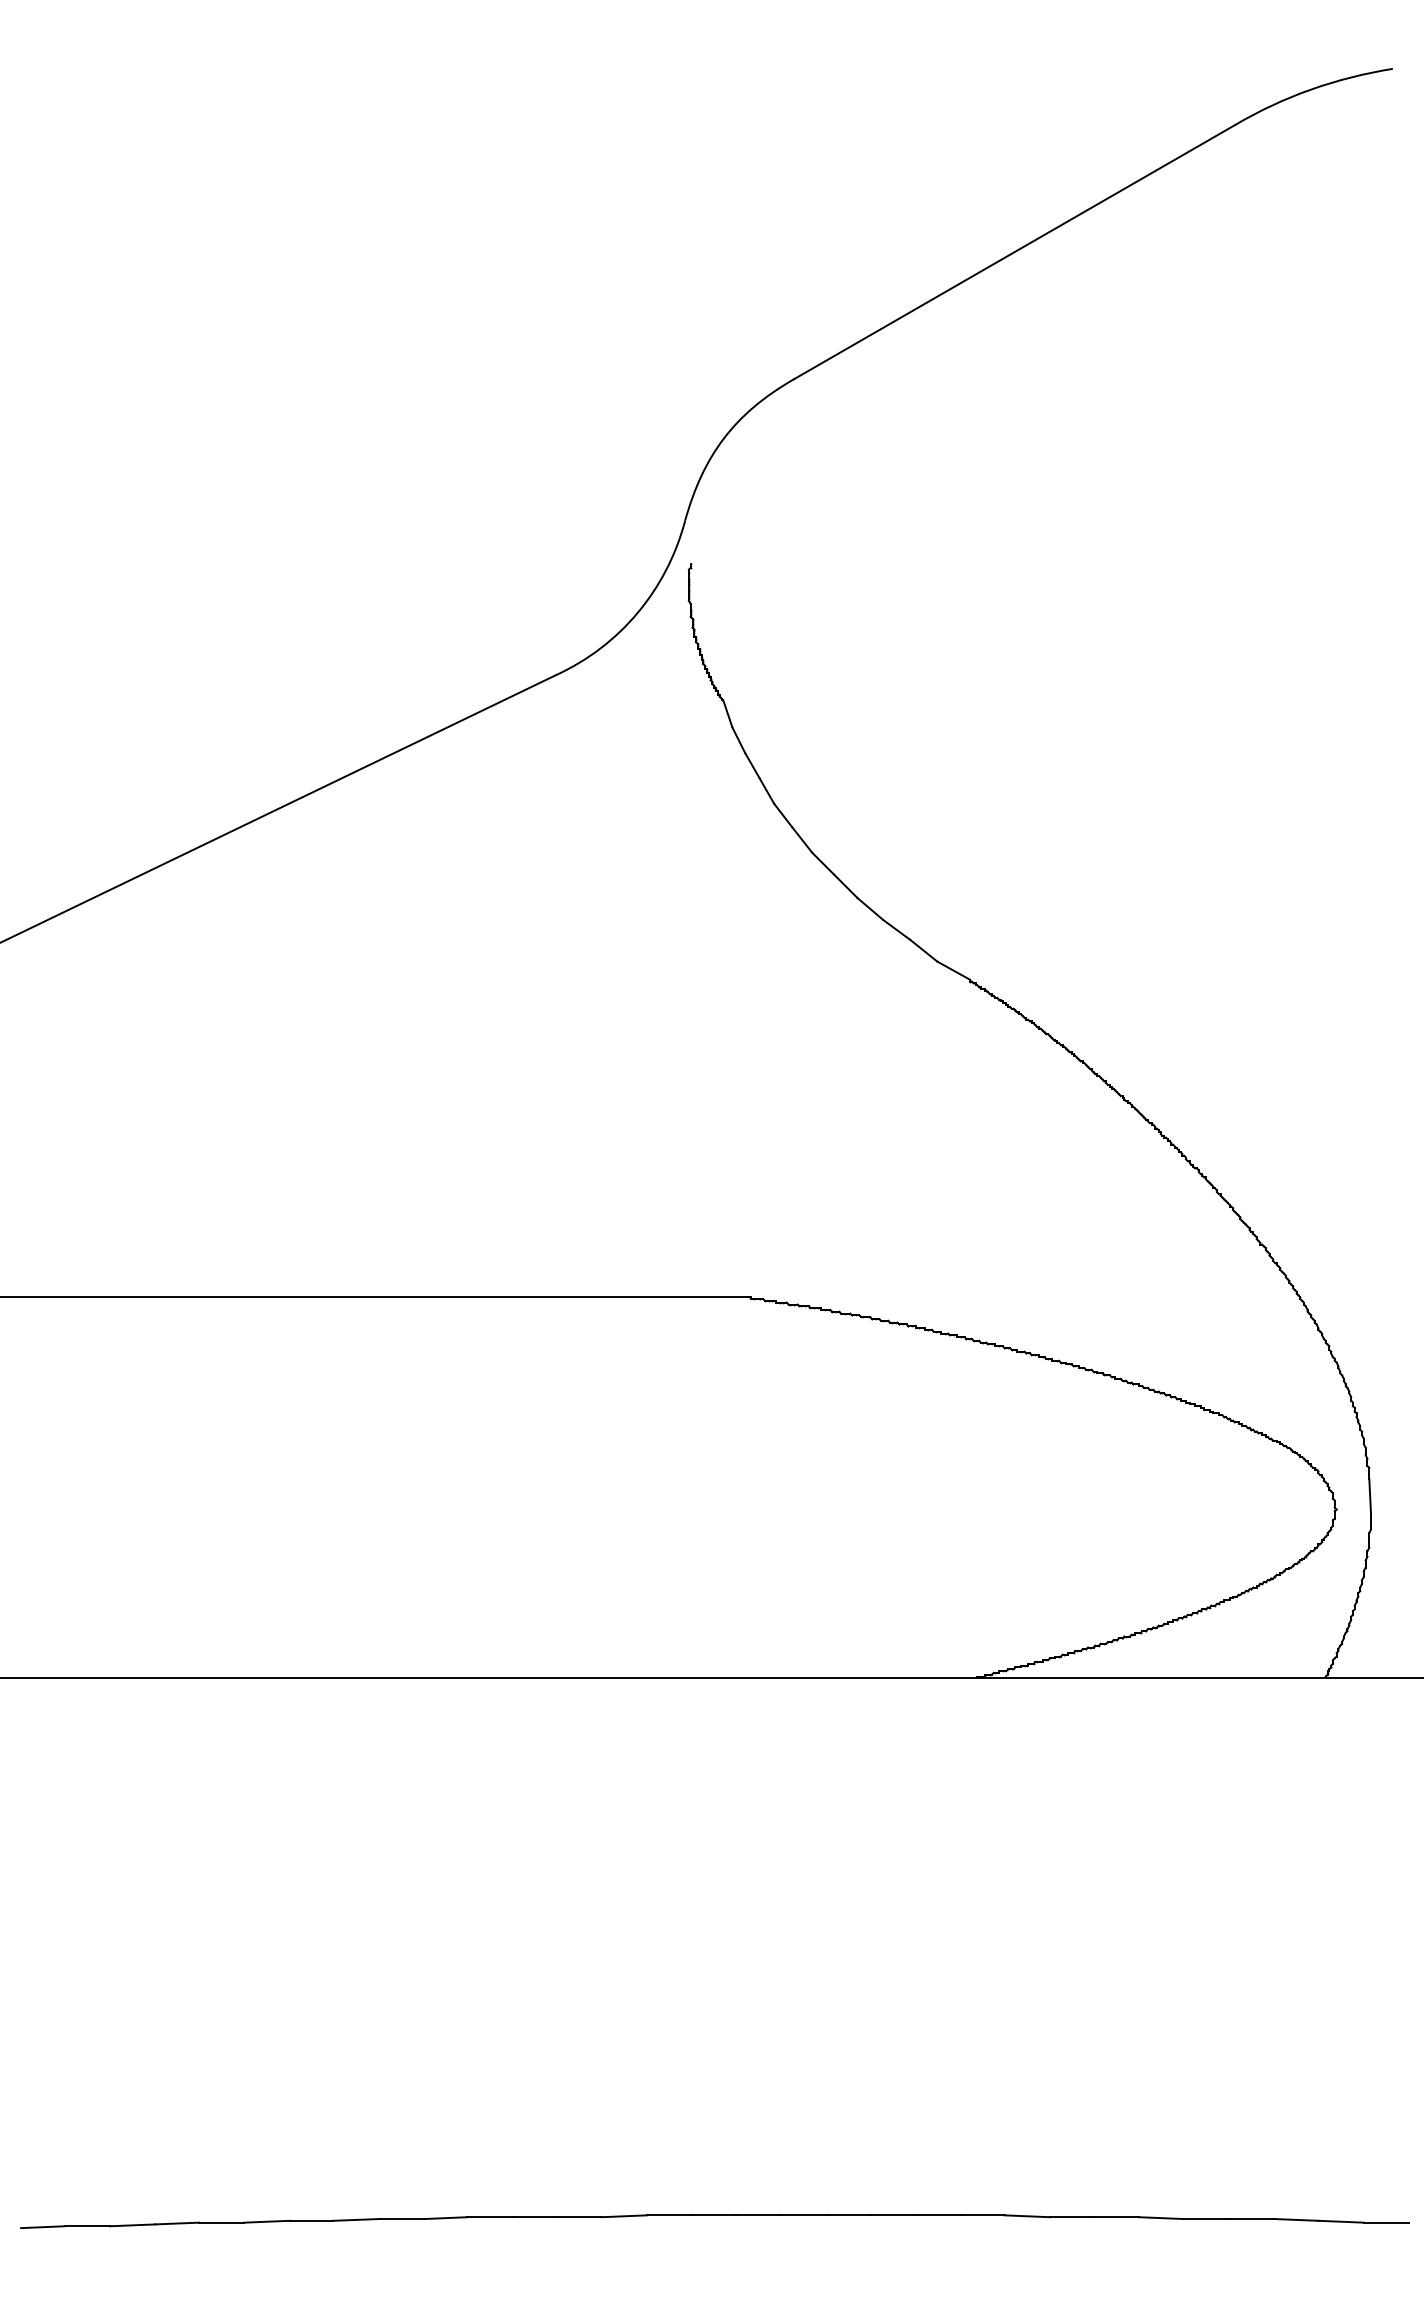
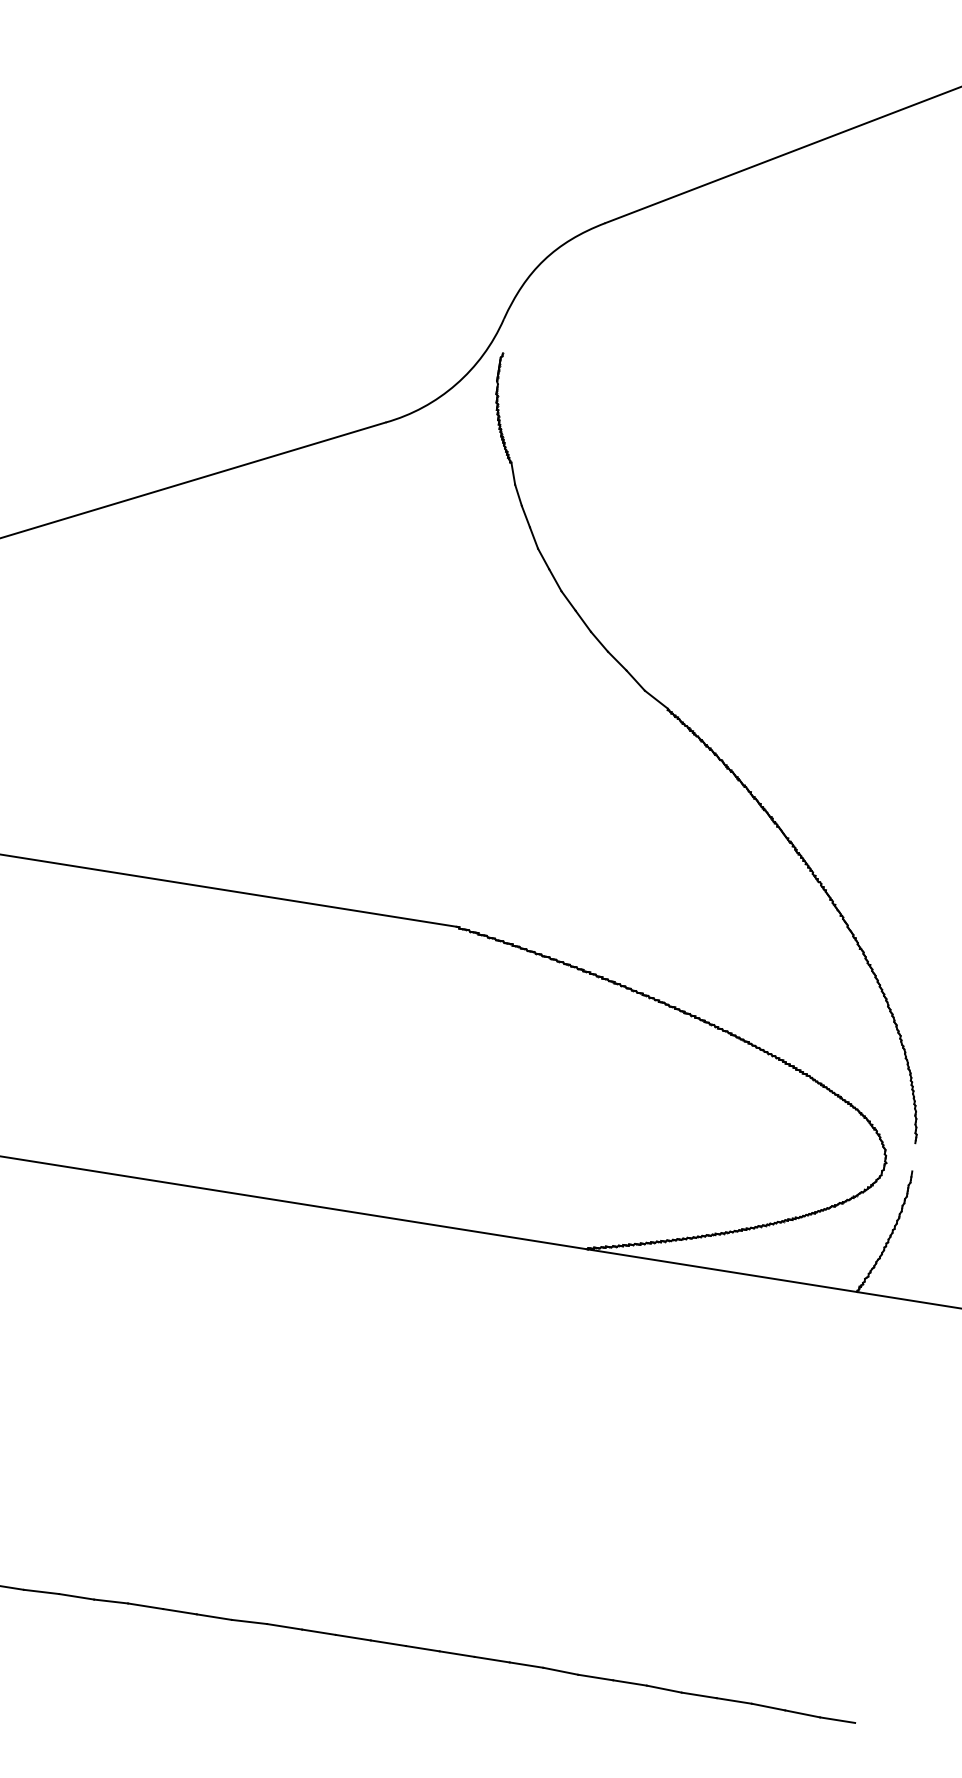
line: (1370, 1496) -> (914, 1157), removed

